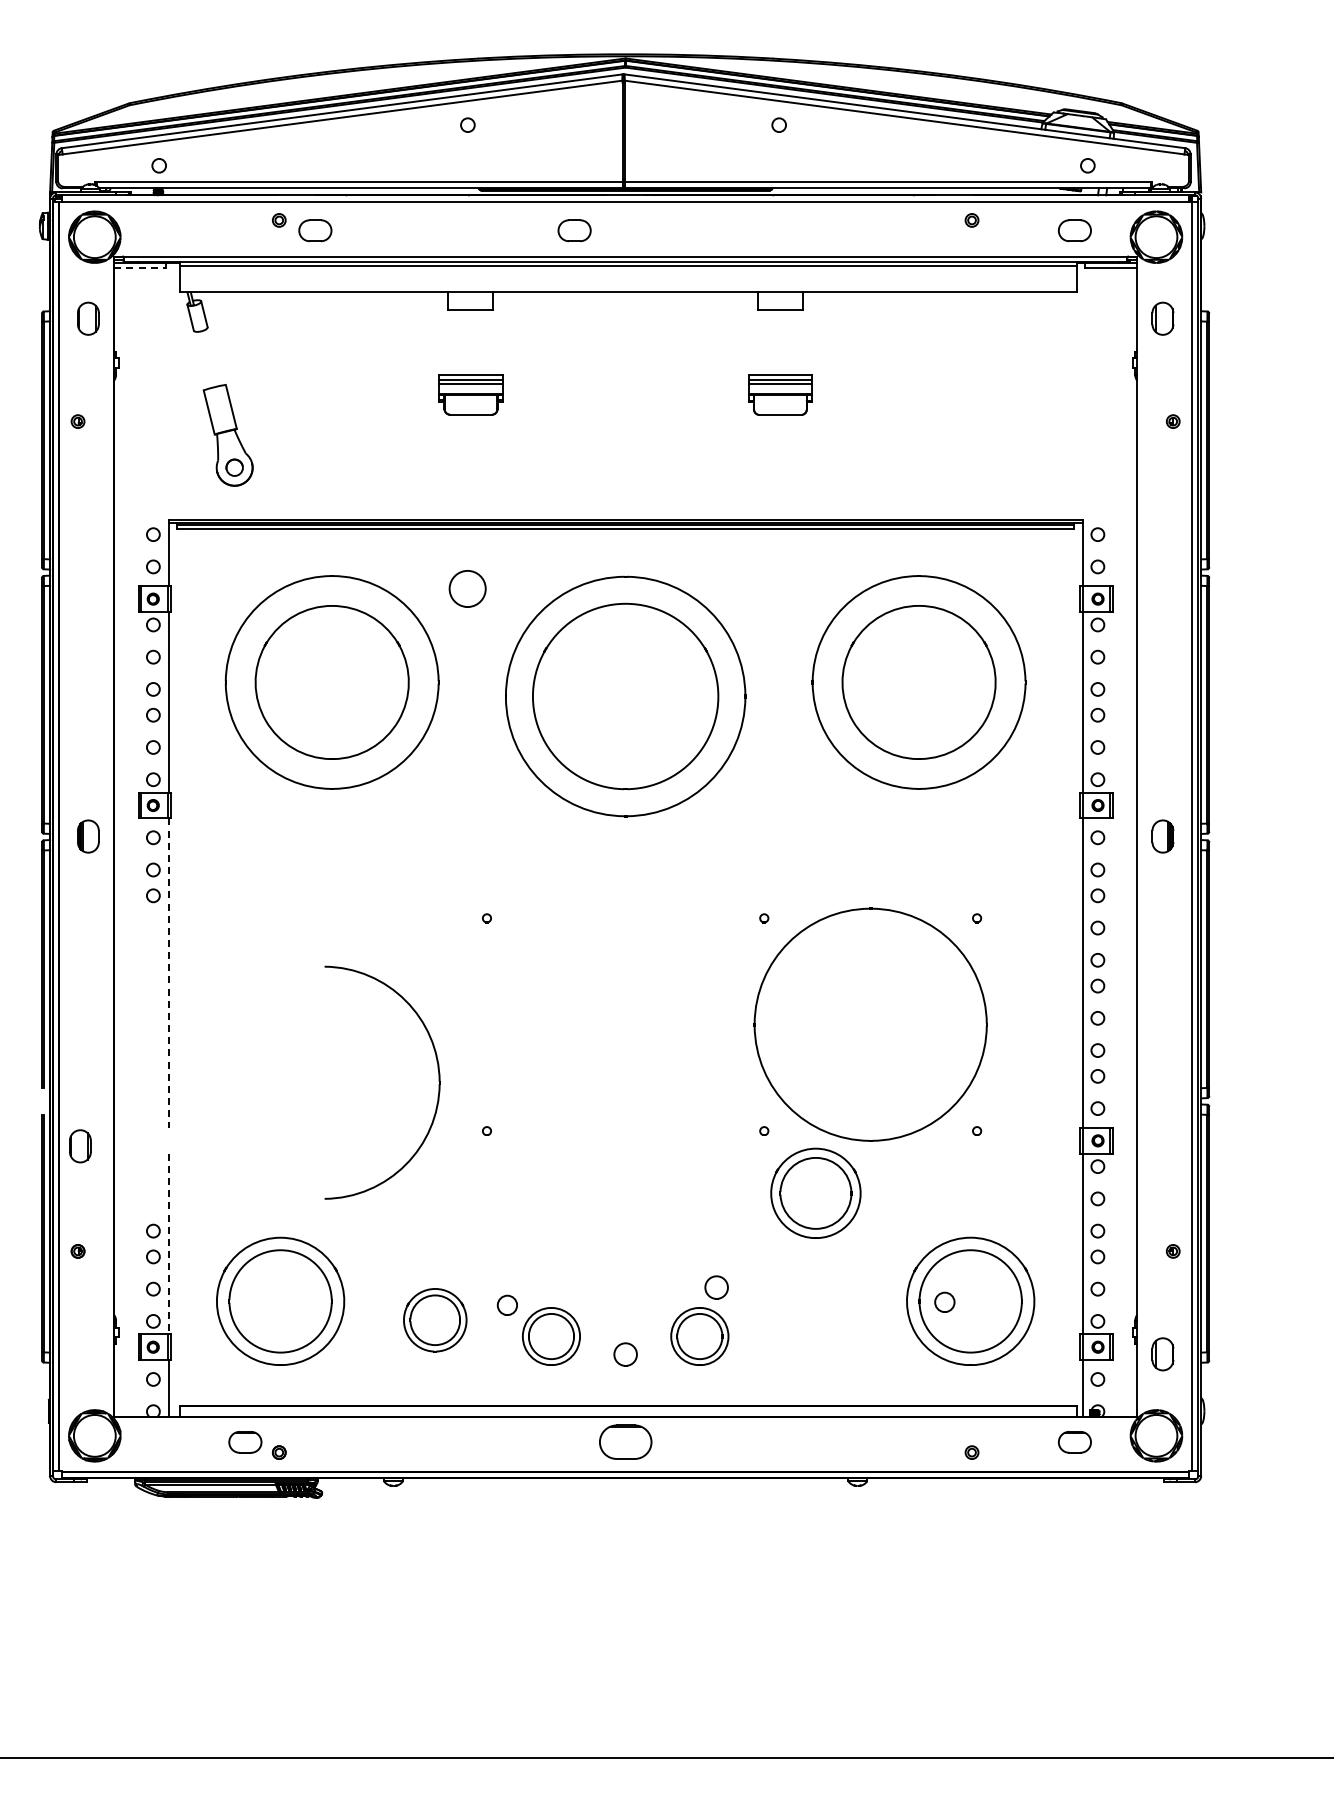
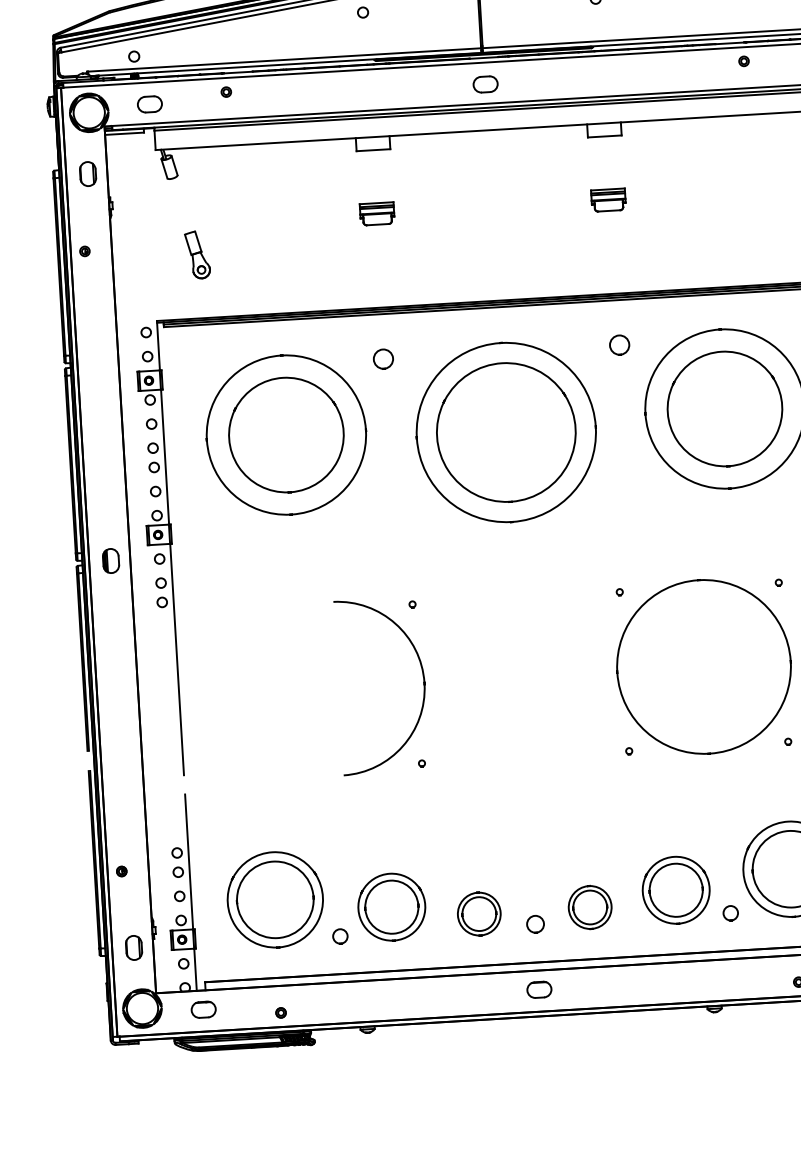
part: (315, 230) -> (149, 104), moved
part: (574, 230) -> (485, 84), moved
line: (140, 267) -> (124, 133), dashed -> solid
part: (470, 394) -> (376, 213), size x0.71
part: (780, 394) -> (608, 199), size x0.71
part: (227, 435) -> (197, 255), size x0.62
part: (467, 588) -> (383, 358), size x0.71
part: (783, 588) -> (619, 344), added
line: (168, 973) -> (177, 659), dashed -> solid
part: (438, 1081) -> (423, 682), moved
part: (80, 1146) -> (134, 948), moved
part: (815, 1192) -> (675, 889), moved
line: (168, 1244) -> (189, 862), dashed -> solid
part: (716, 1287) -> (600, 870), removed
part: (944, 1301) -> (730, 912), moved
part: (506, 1304) -> (339, 935), moved
part: (434, 1319) -> (391, 906), size x1.43
part: (245, 1442) -> (203, 1009), moved
part: (625, 1442) -> (539, 989), size x0.62

